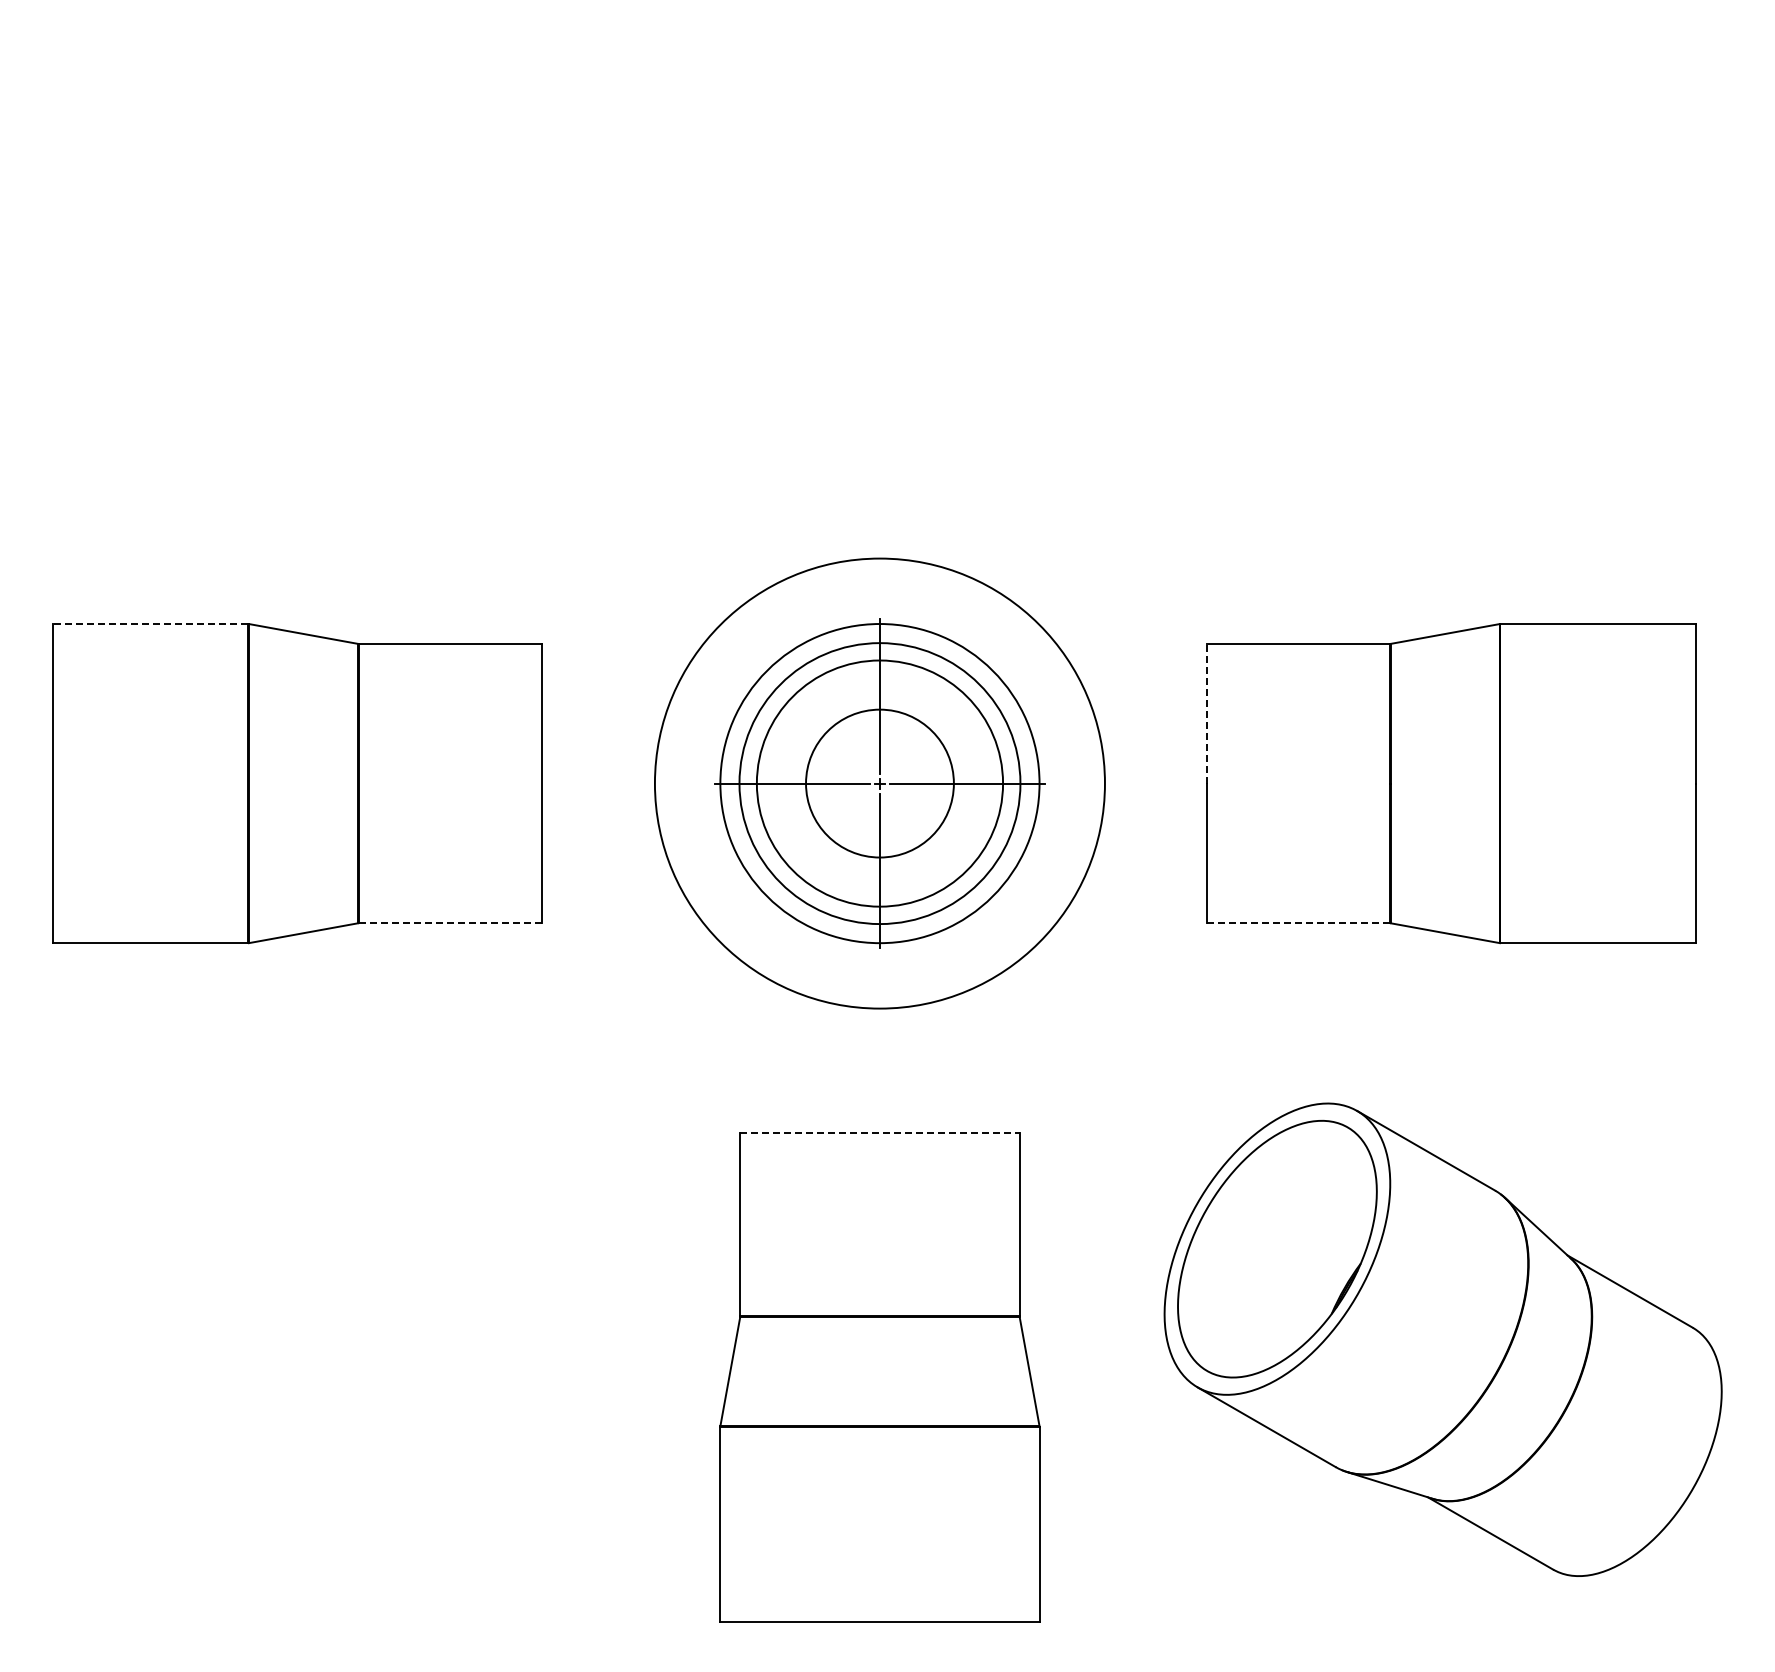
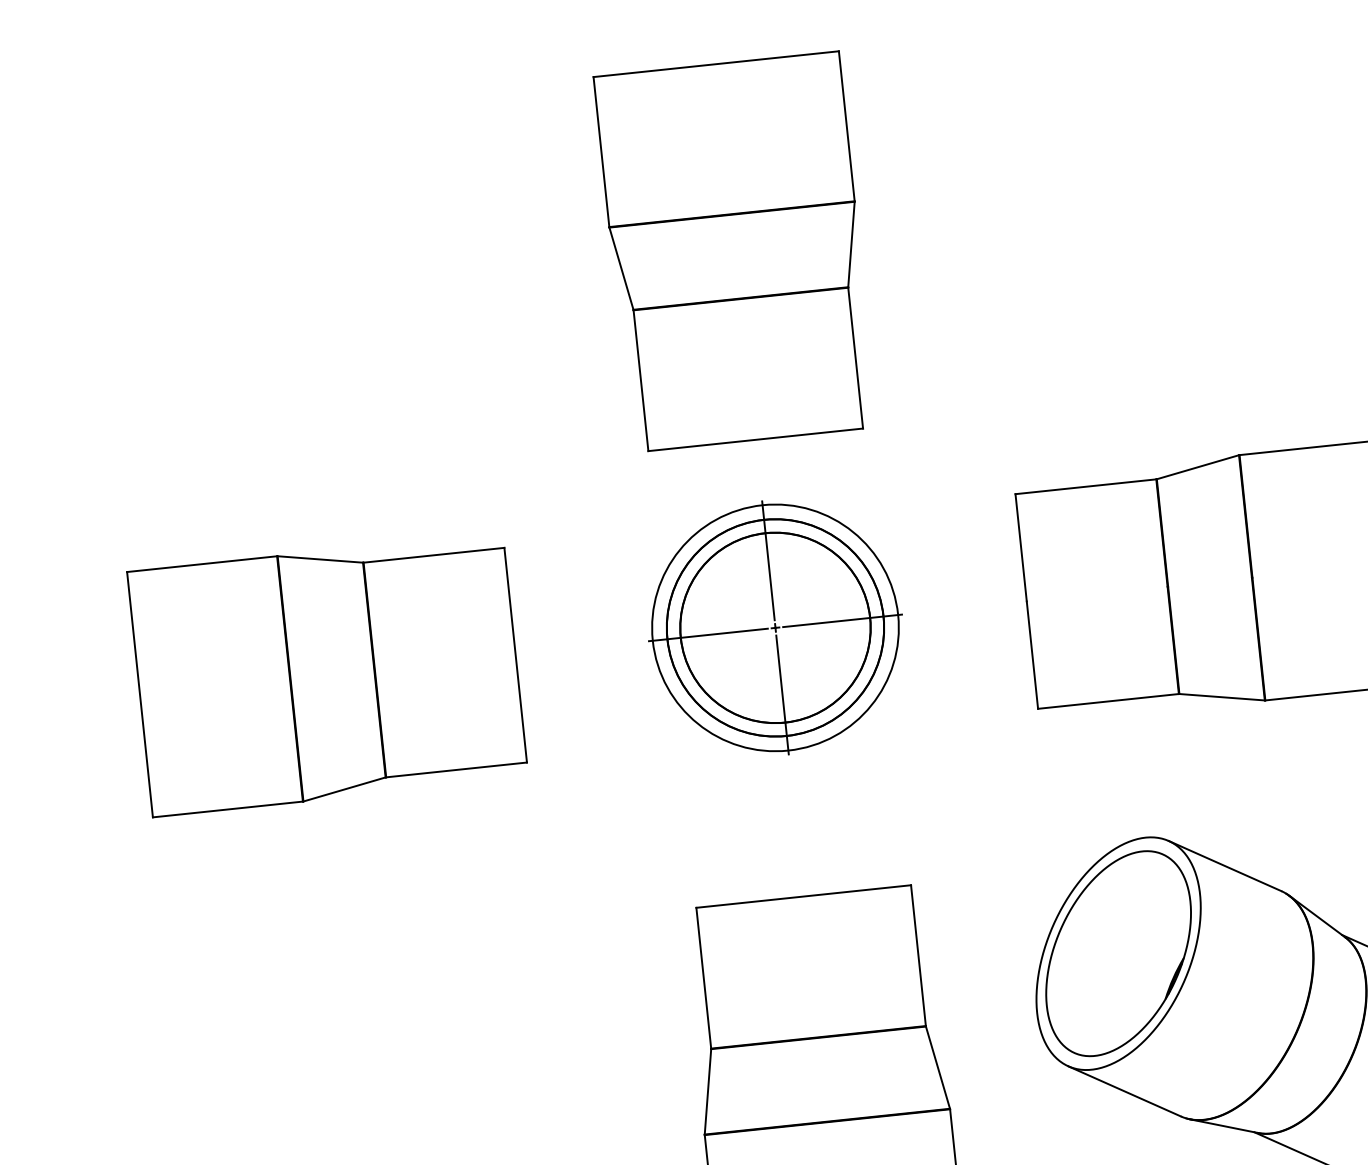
part: (879, 294) -> (735, 251), added
line: (150, 624) -> (201, 564), dashed -> solid
line: (1206, 713) -> (1020, 547), dashed -> solid
circle: (879, 783) -> (775, 627), size x0.62
circle: (879, 783) -> (775, 627), size x1.67
line: (450, 923) -> (456, 770), dashed -> solid
line: (1298, 923) -> (1108, 701), dashed -> solid
line: (879, 1133) -> (803, 896), dashed -> solid

